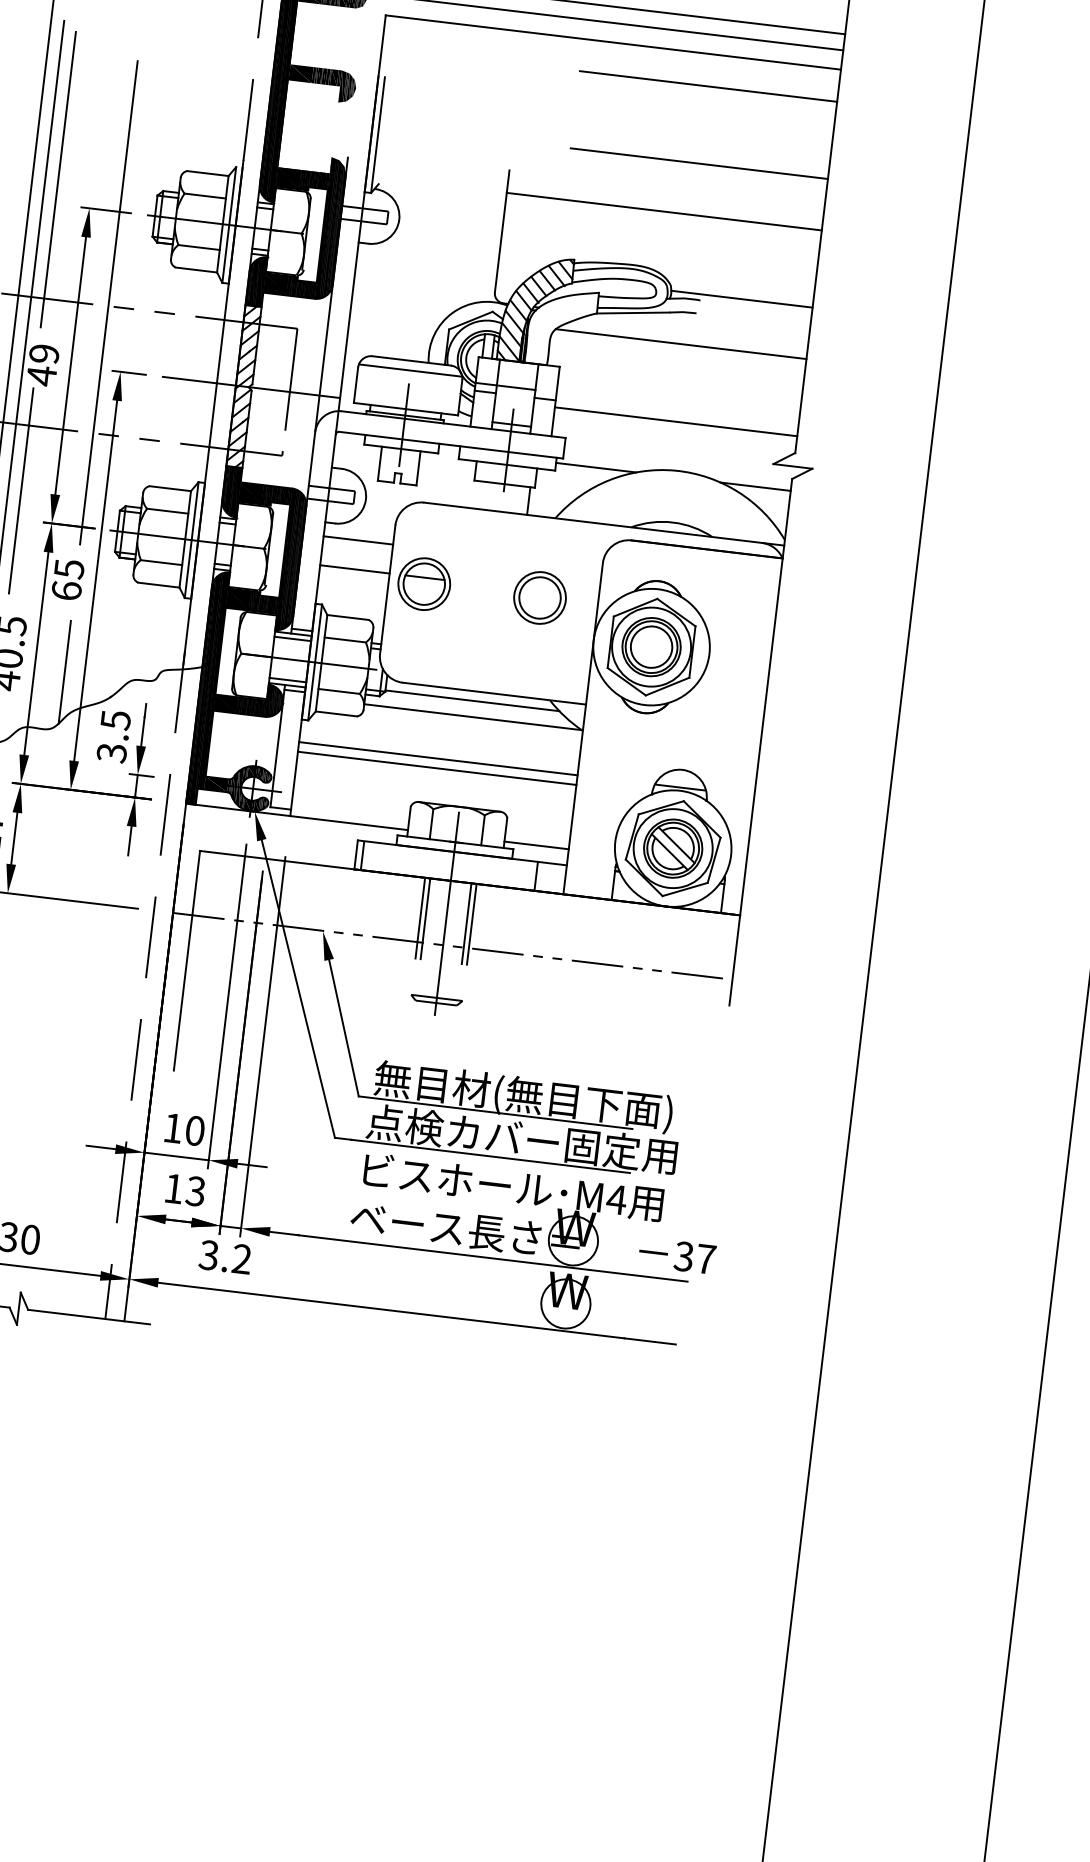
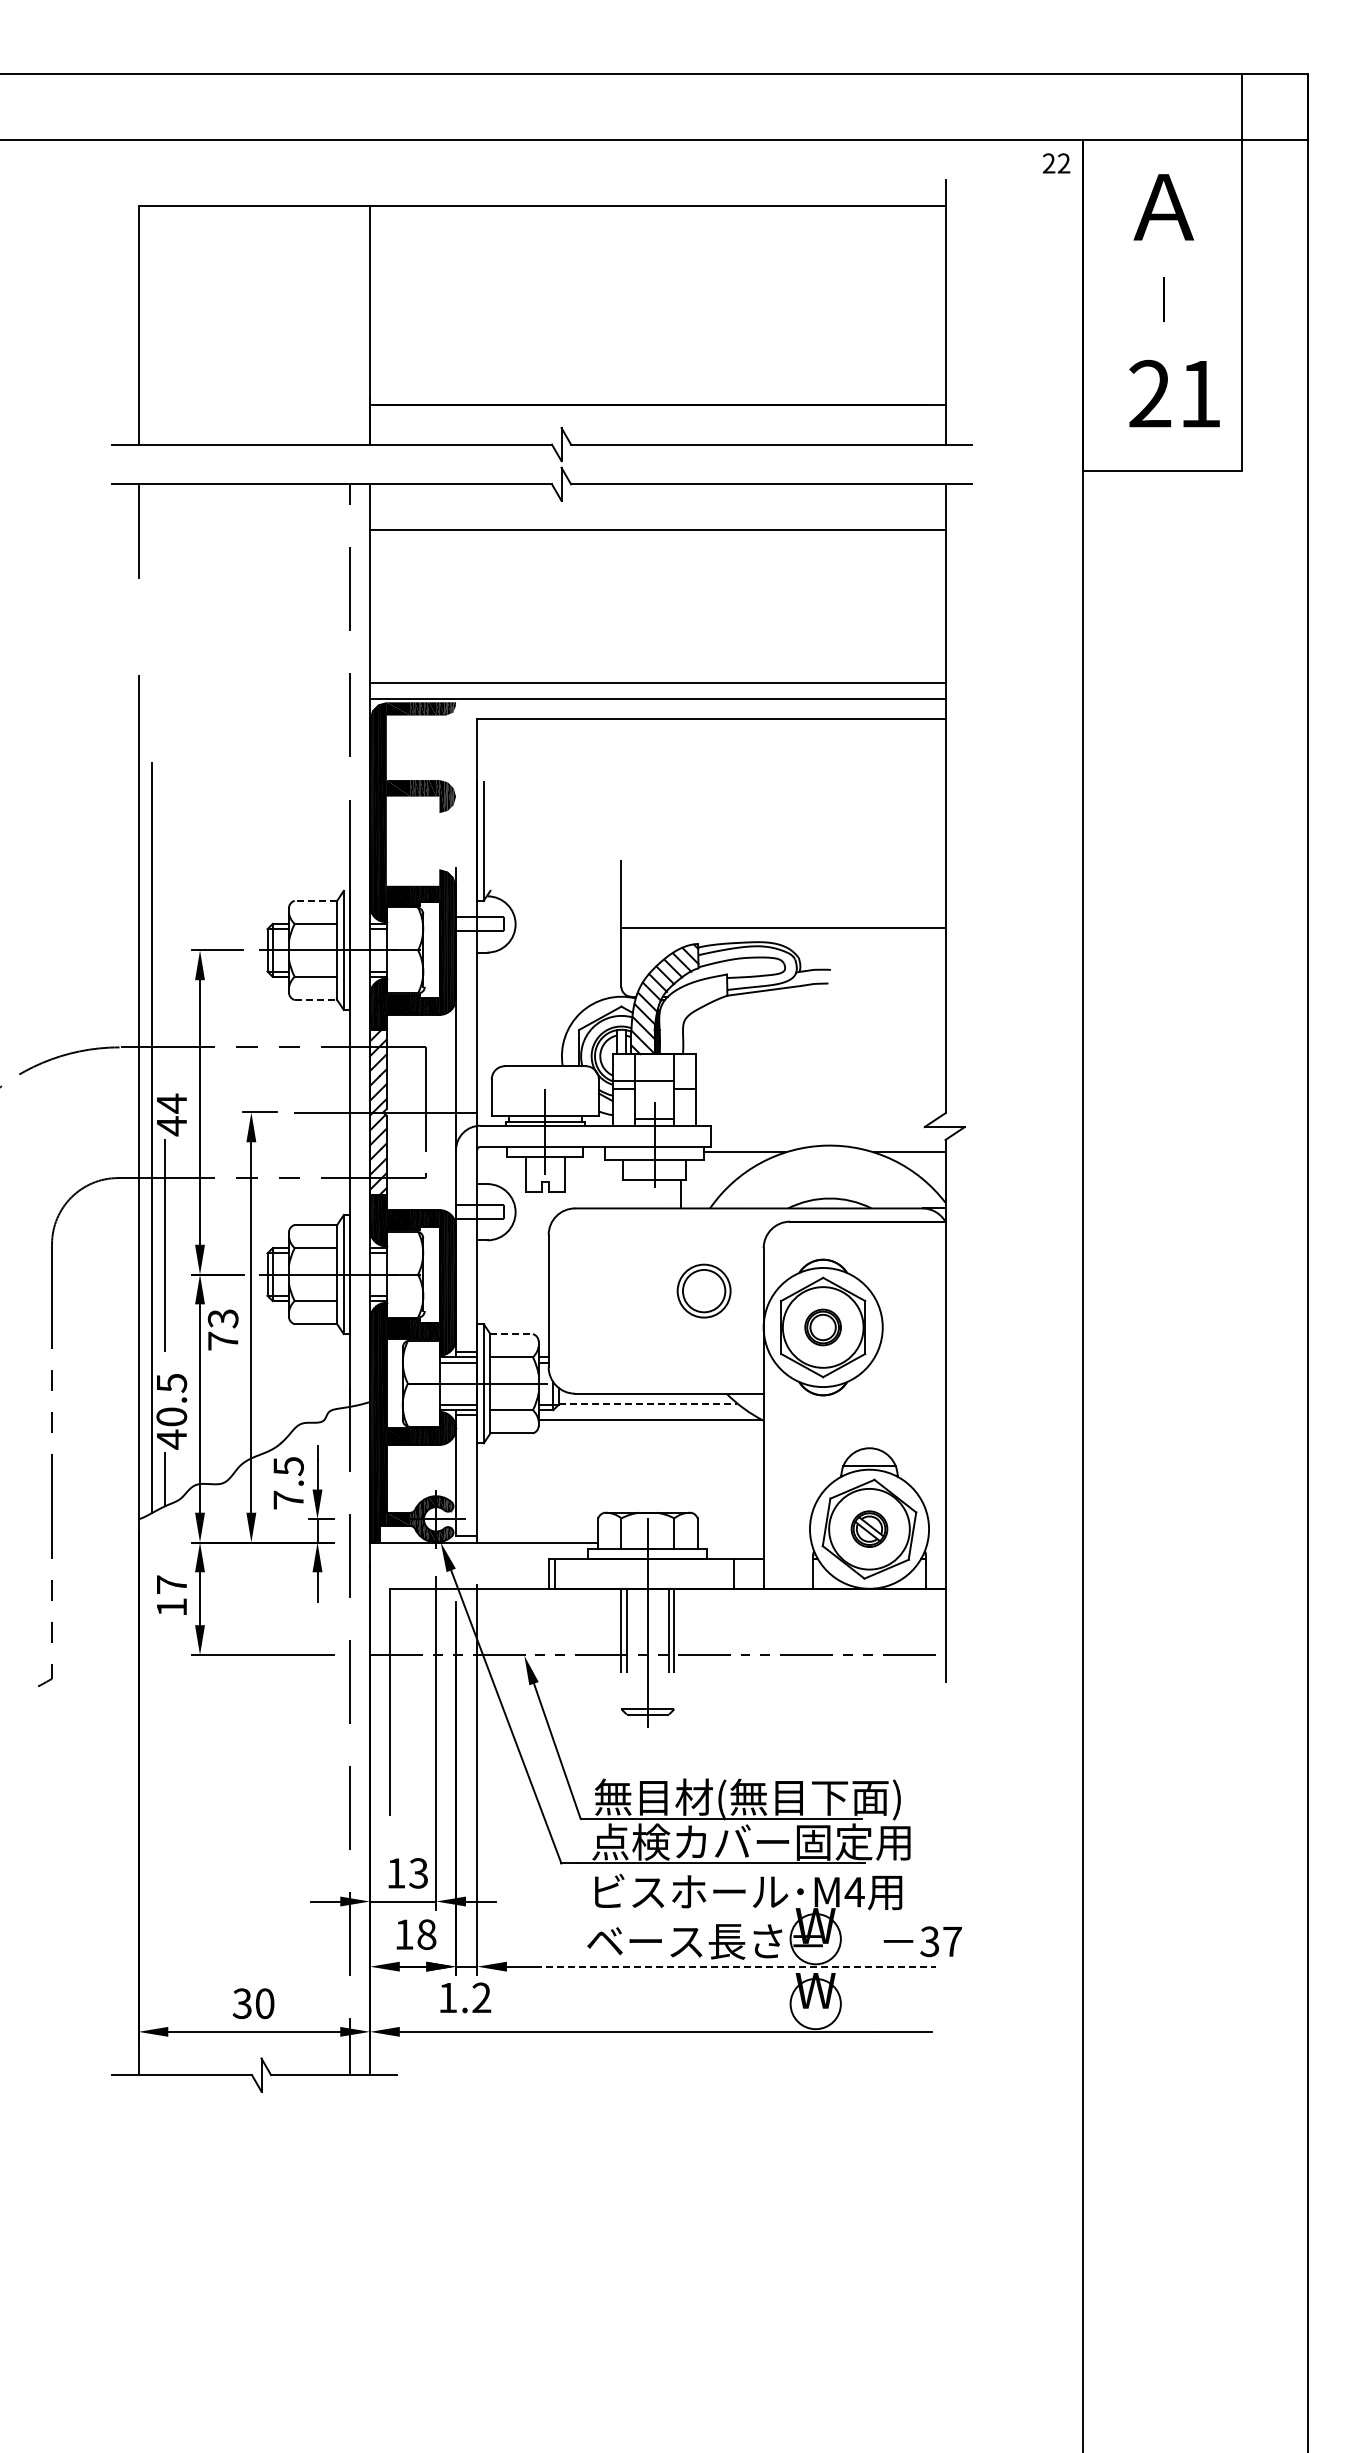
line: (707, 85) -> (812, 751), removed
line: (698, 163) -> (812, 831), removed
line: (207, 173) -> (315, 900), solid -> dashed
line: (57, 179) -> (164, 925), removed
line: (664, 211) -> (783, 928), moved
line: (196, 270) -> (316, 1000), solid -> dashed
line: (741, 299) -> (872, 963), removed
line: (109, 302) -> (231, 1043), removed
line: (681, 344) -> (816, 1016), removed
text: (44, 353) -> (171, 1103), 49 -> 44
line: (410, 370) -> (545, 1076), removed
line: (675, 421) -> (820, 1095), removed
line: (357, 540) -> (512, 1254), removed
line: (354, 569) -> (512, 1284), removed
text: (67, 579) -> (222, 1329), 65 -> 73
part: (423, 583) -> (584, 1290), removed
line: (348, 617) -> (512, 1334), solid -> dashed
part: (650, 647) -> (822, 1327), size x0.6
line: (65, 671) -> (231, 1423), removed
line: (472, 700) -> (648, 1403), solid -> dashed
text: (111, 752) -> (288, 1499), 3.5 -> 7.5
line: (438, 758) -> (620, 1466), removed
line: (437, 768) -> (620, 1476), removed
line: (536, 845) -> (730, 1542), removed
part: (673, 847) -> (869, 1528), size x0.6
text: (194, 1130) -> (418, 1873), 10 -> 13
text: (195, 1191) -> (426, 1934), 13 -> 18
text: (208, 1254) -> (447, 1997), 3.2 -> 1.2
line: (492, 1258) -> (735, 1966), solid -> dashed

